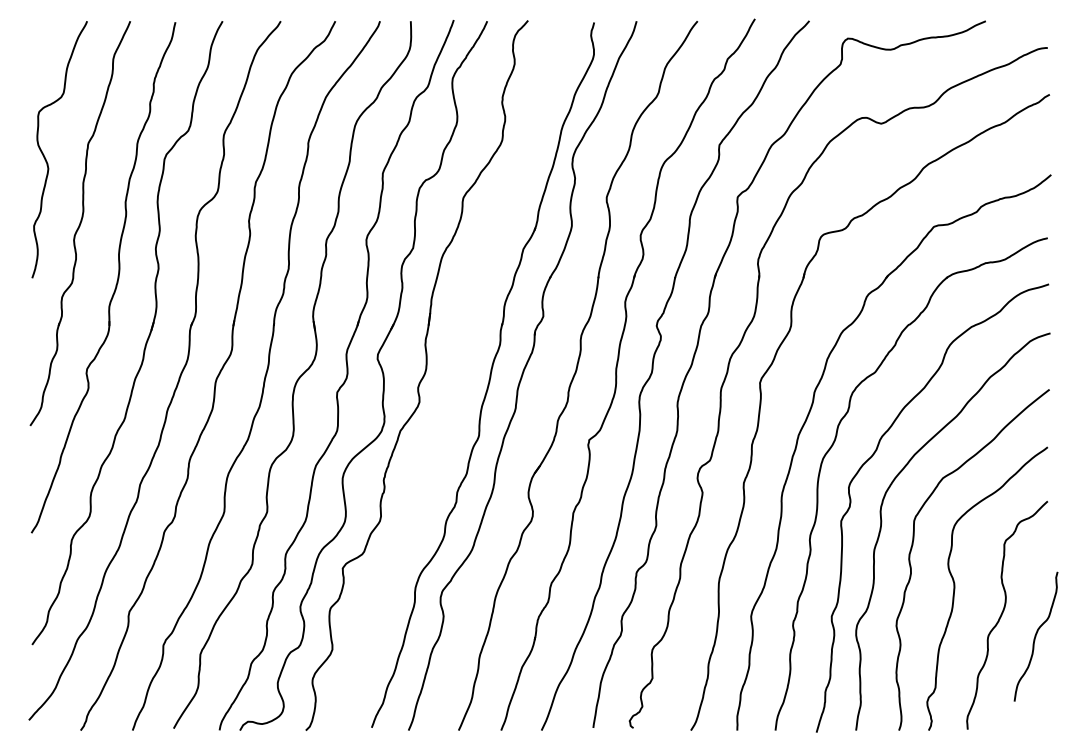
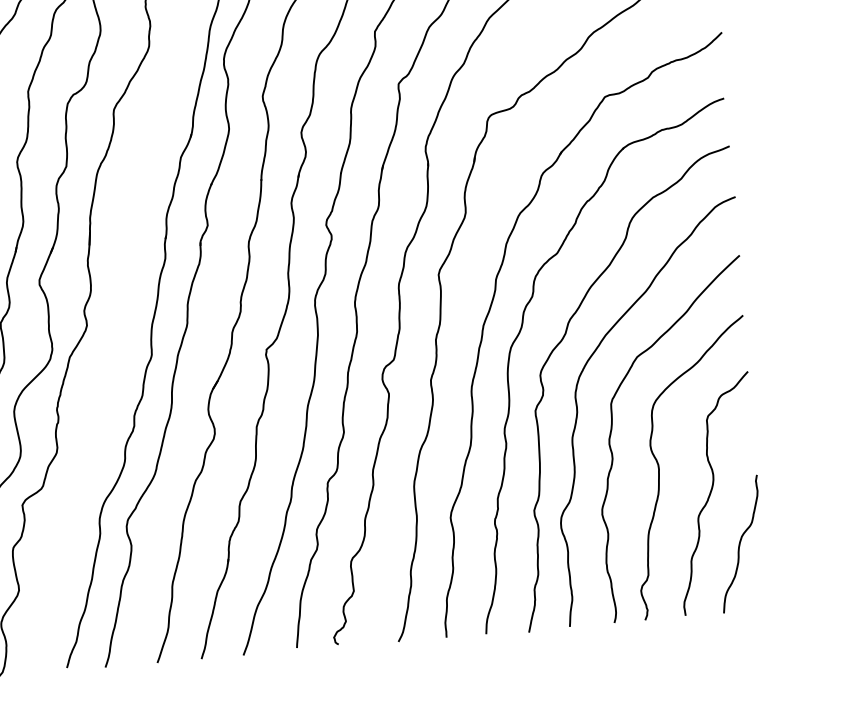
curve: (1035, 636) -> (739, 543), moved

